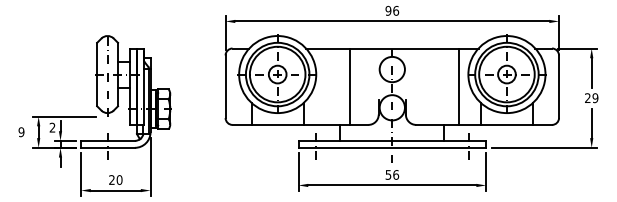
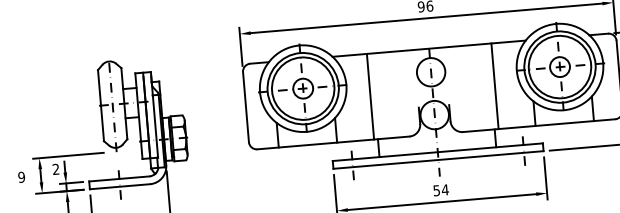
line: (349, 86) -> (370, 96), moved
line: (458, 86) -> (494, 86), moved
text: (395, 174) -> (444, 189), 56 -> 54

